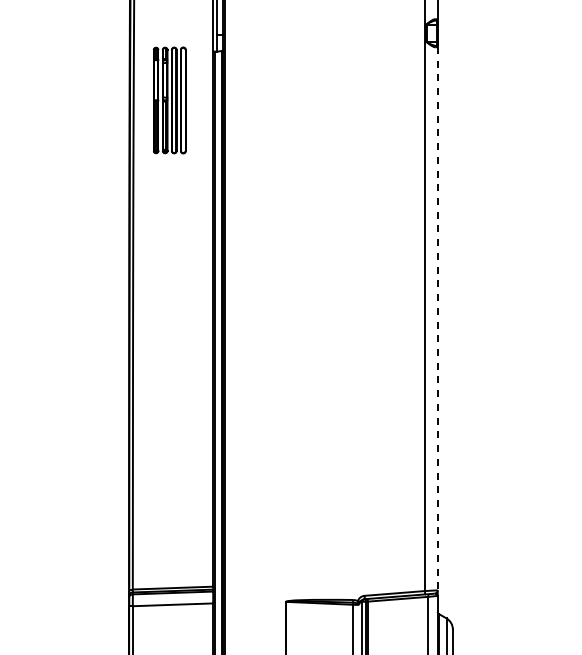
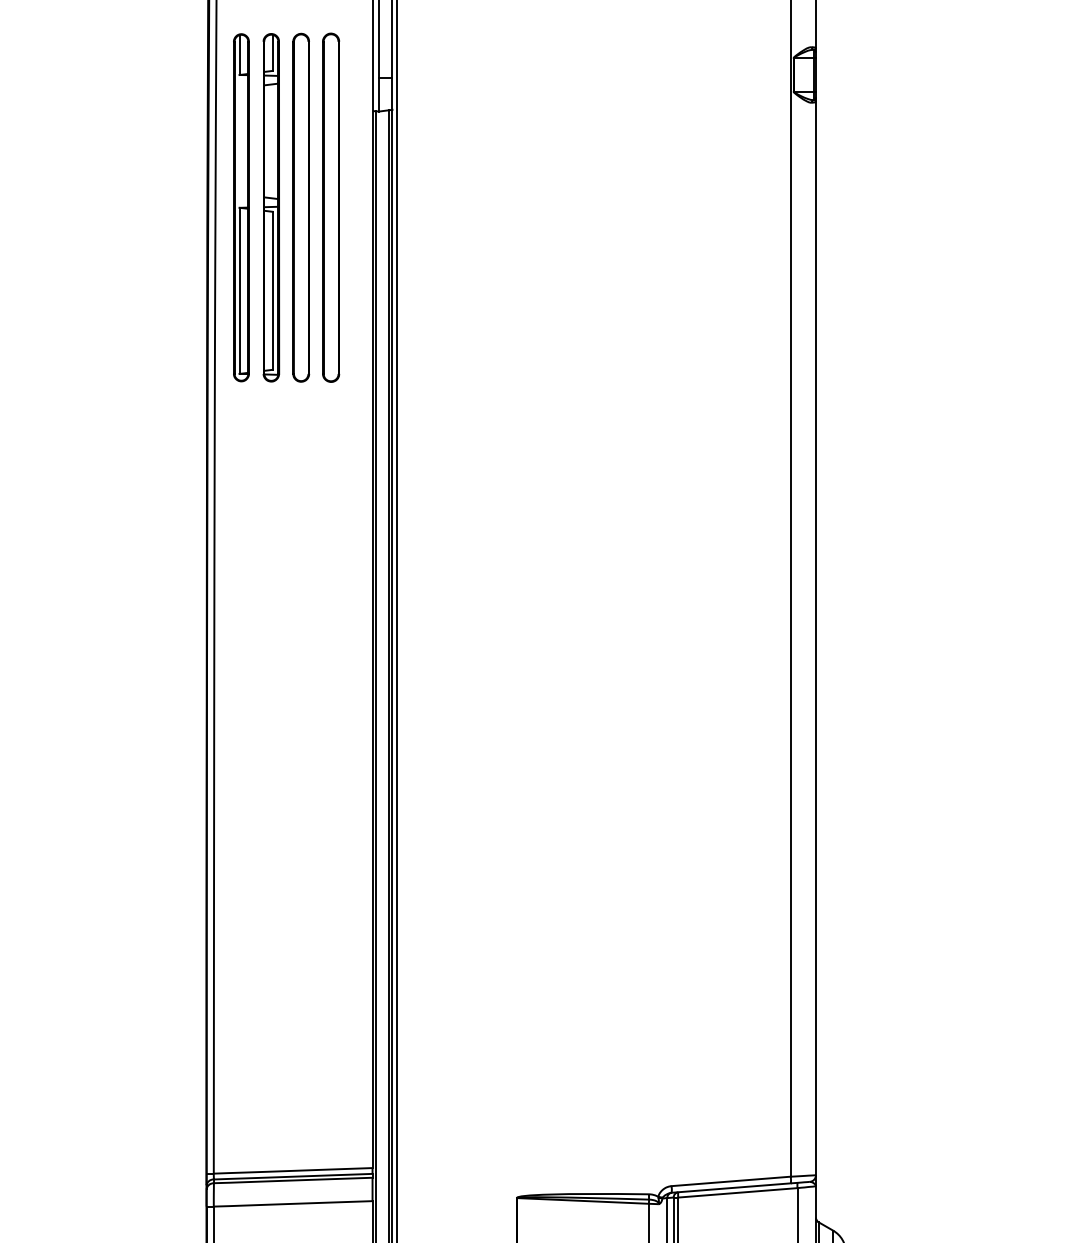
part: (169, 100) -> (286, 207), size x1.67
line: (437, 318) -> (815, 638), dashed -> solid

